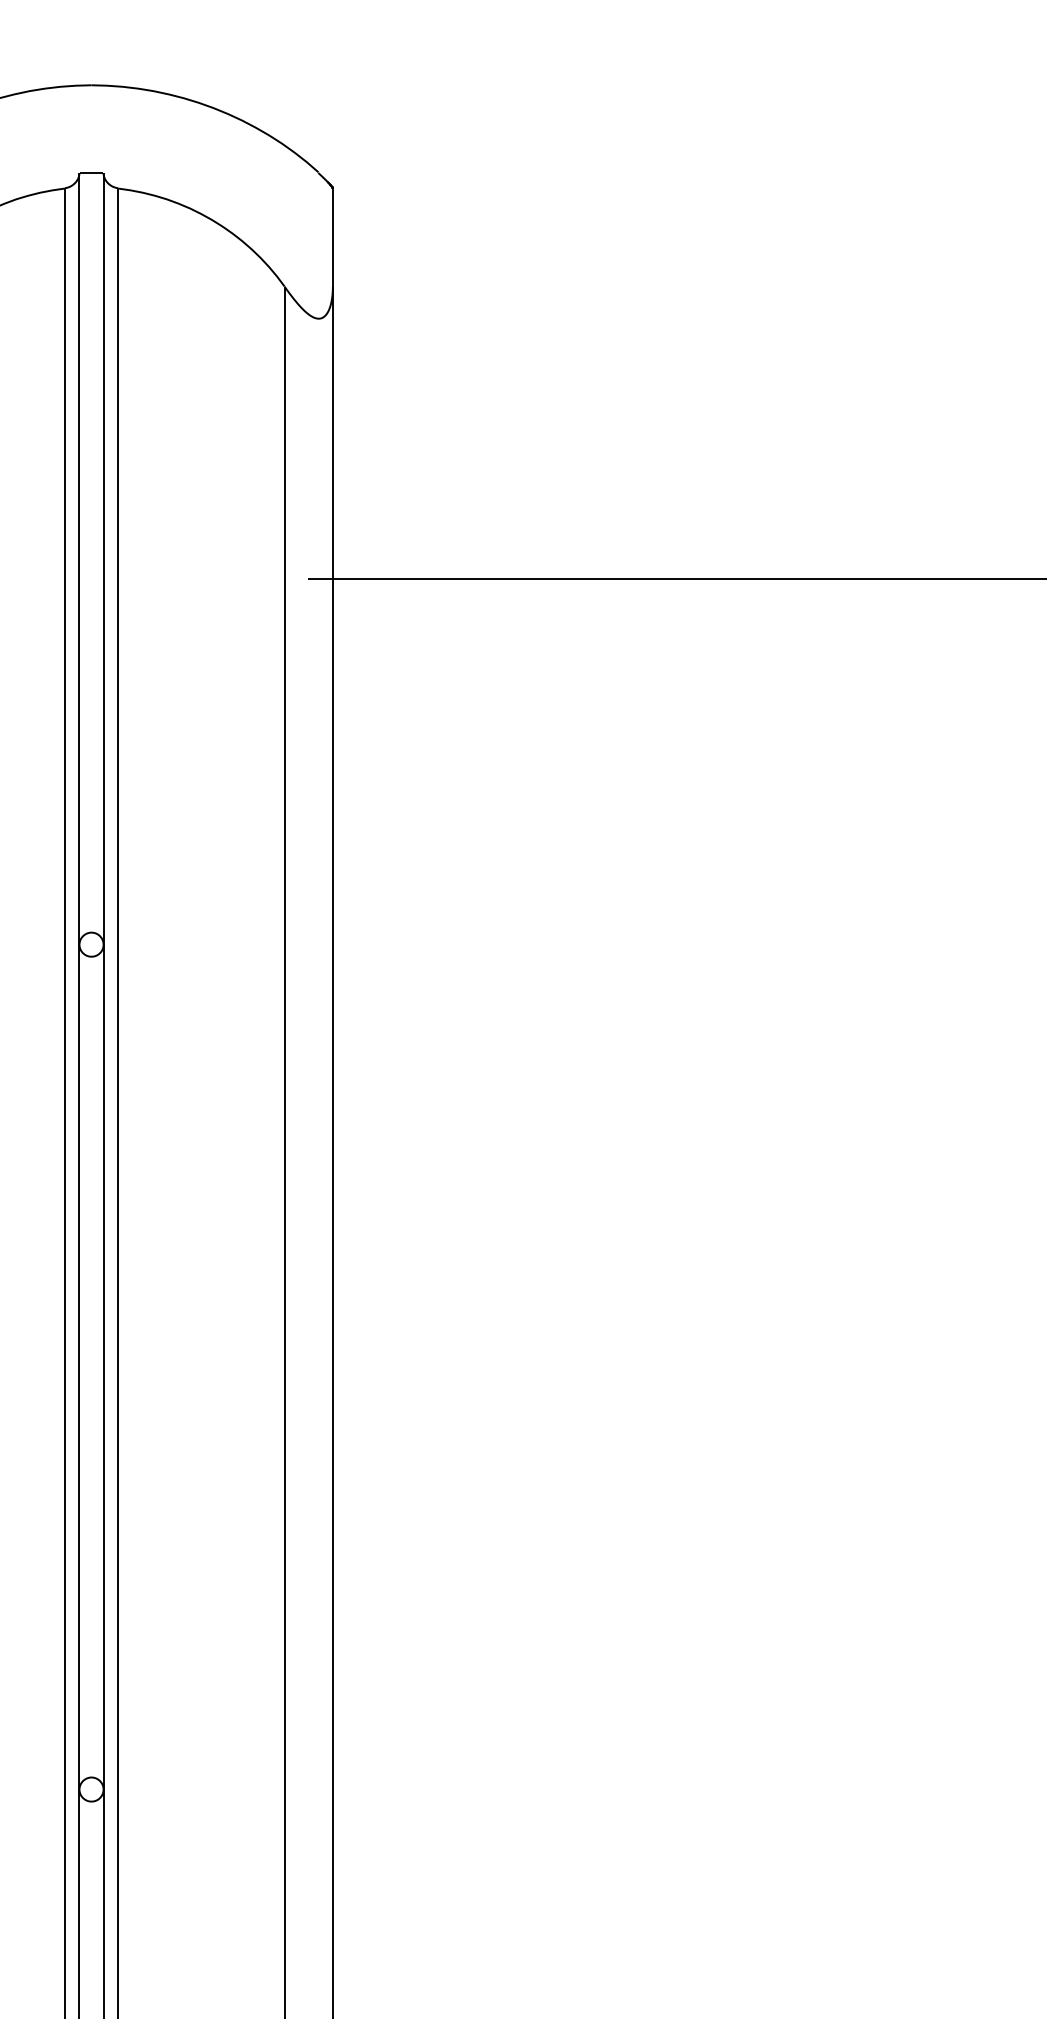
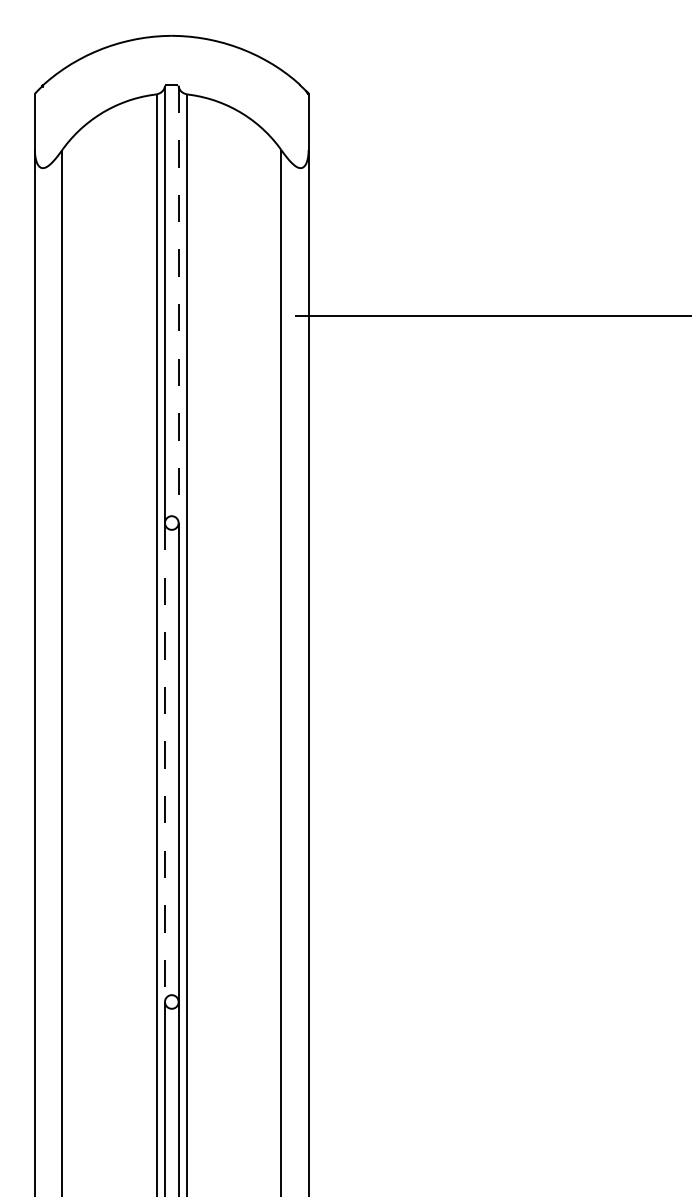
line: (103, 559) -> (178, 304), solid -> dashed
line: (78, 1367) -> (164, 762), solid -> dashed

